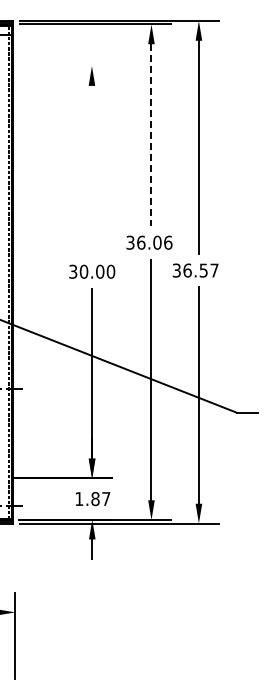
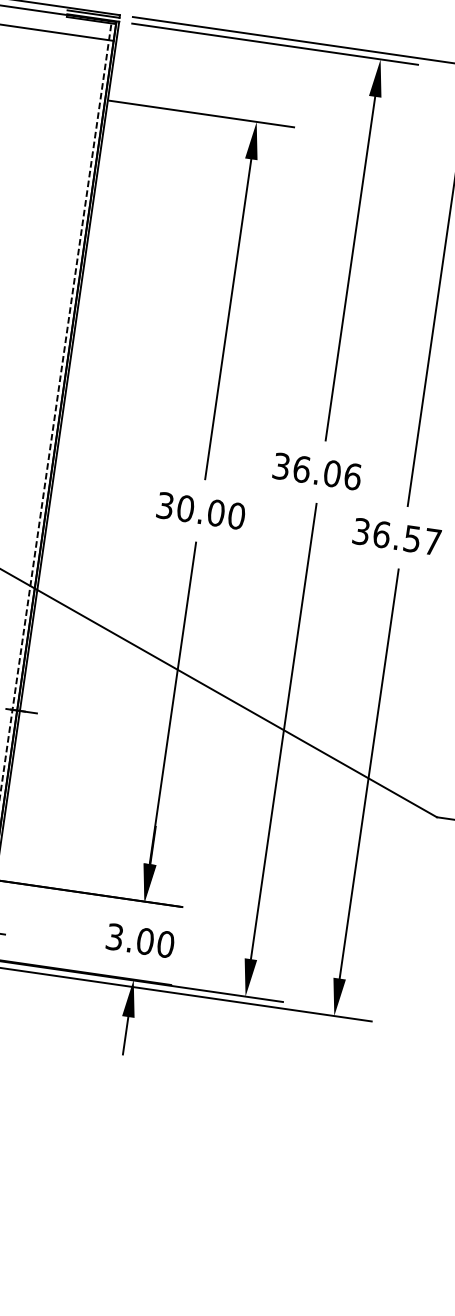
line: (62, 66) -> (200, 114), added
line: (151, 135) -> (350, 269), dashed -> solid
line: (91, 170) -> (227, 319), added
text: (92, 499) -> (139, 941), 1.87 -> 3.00

